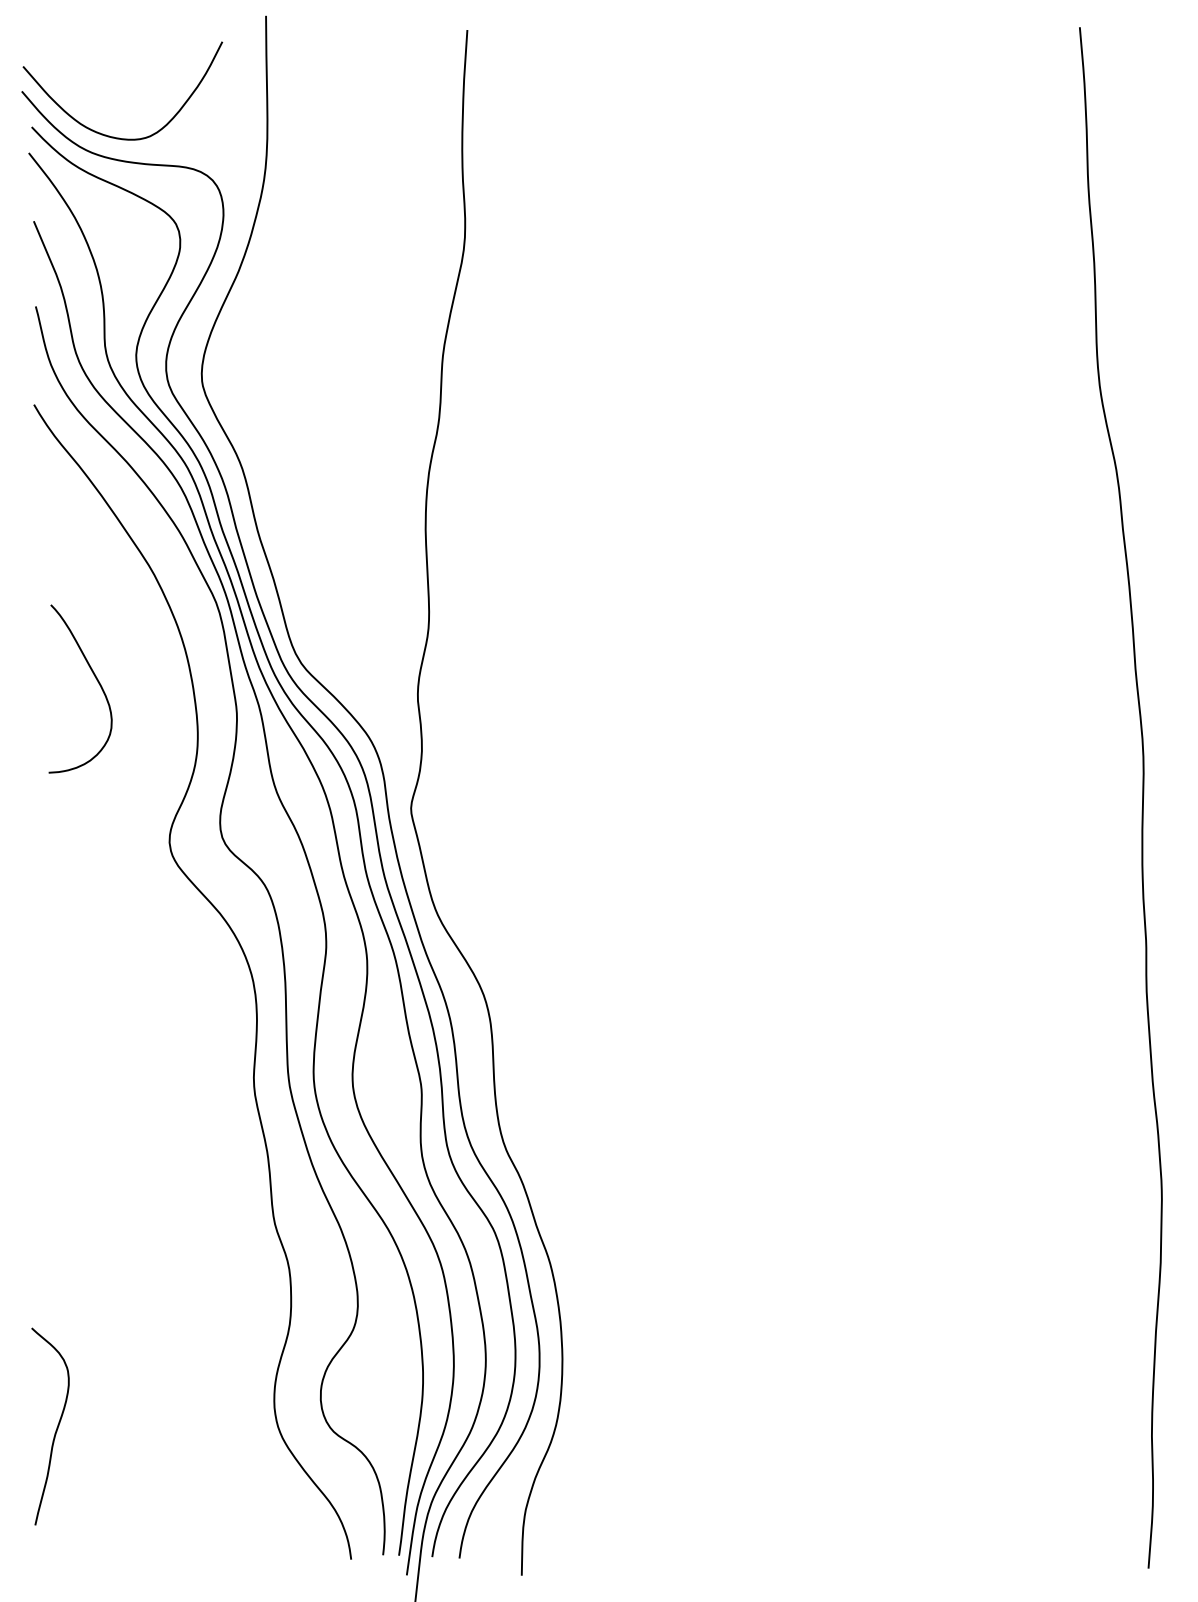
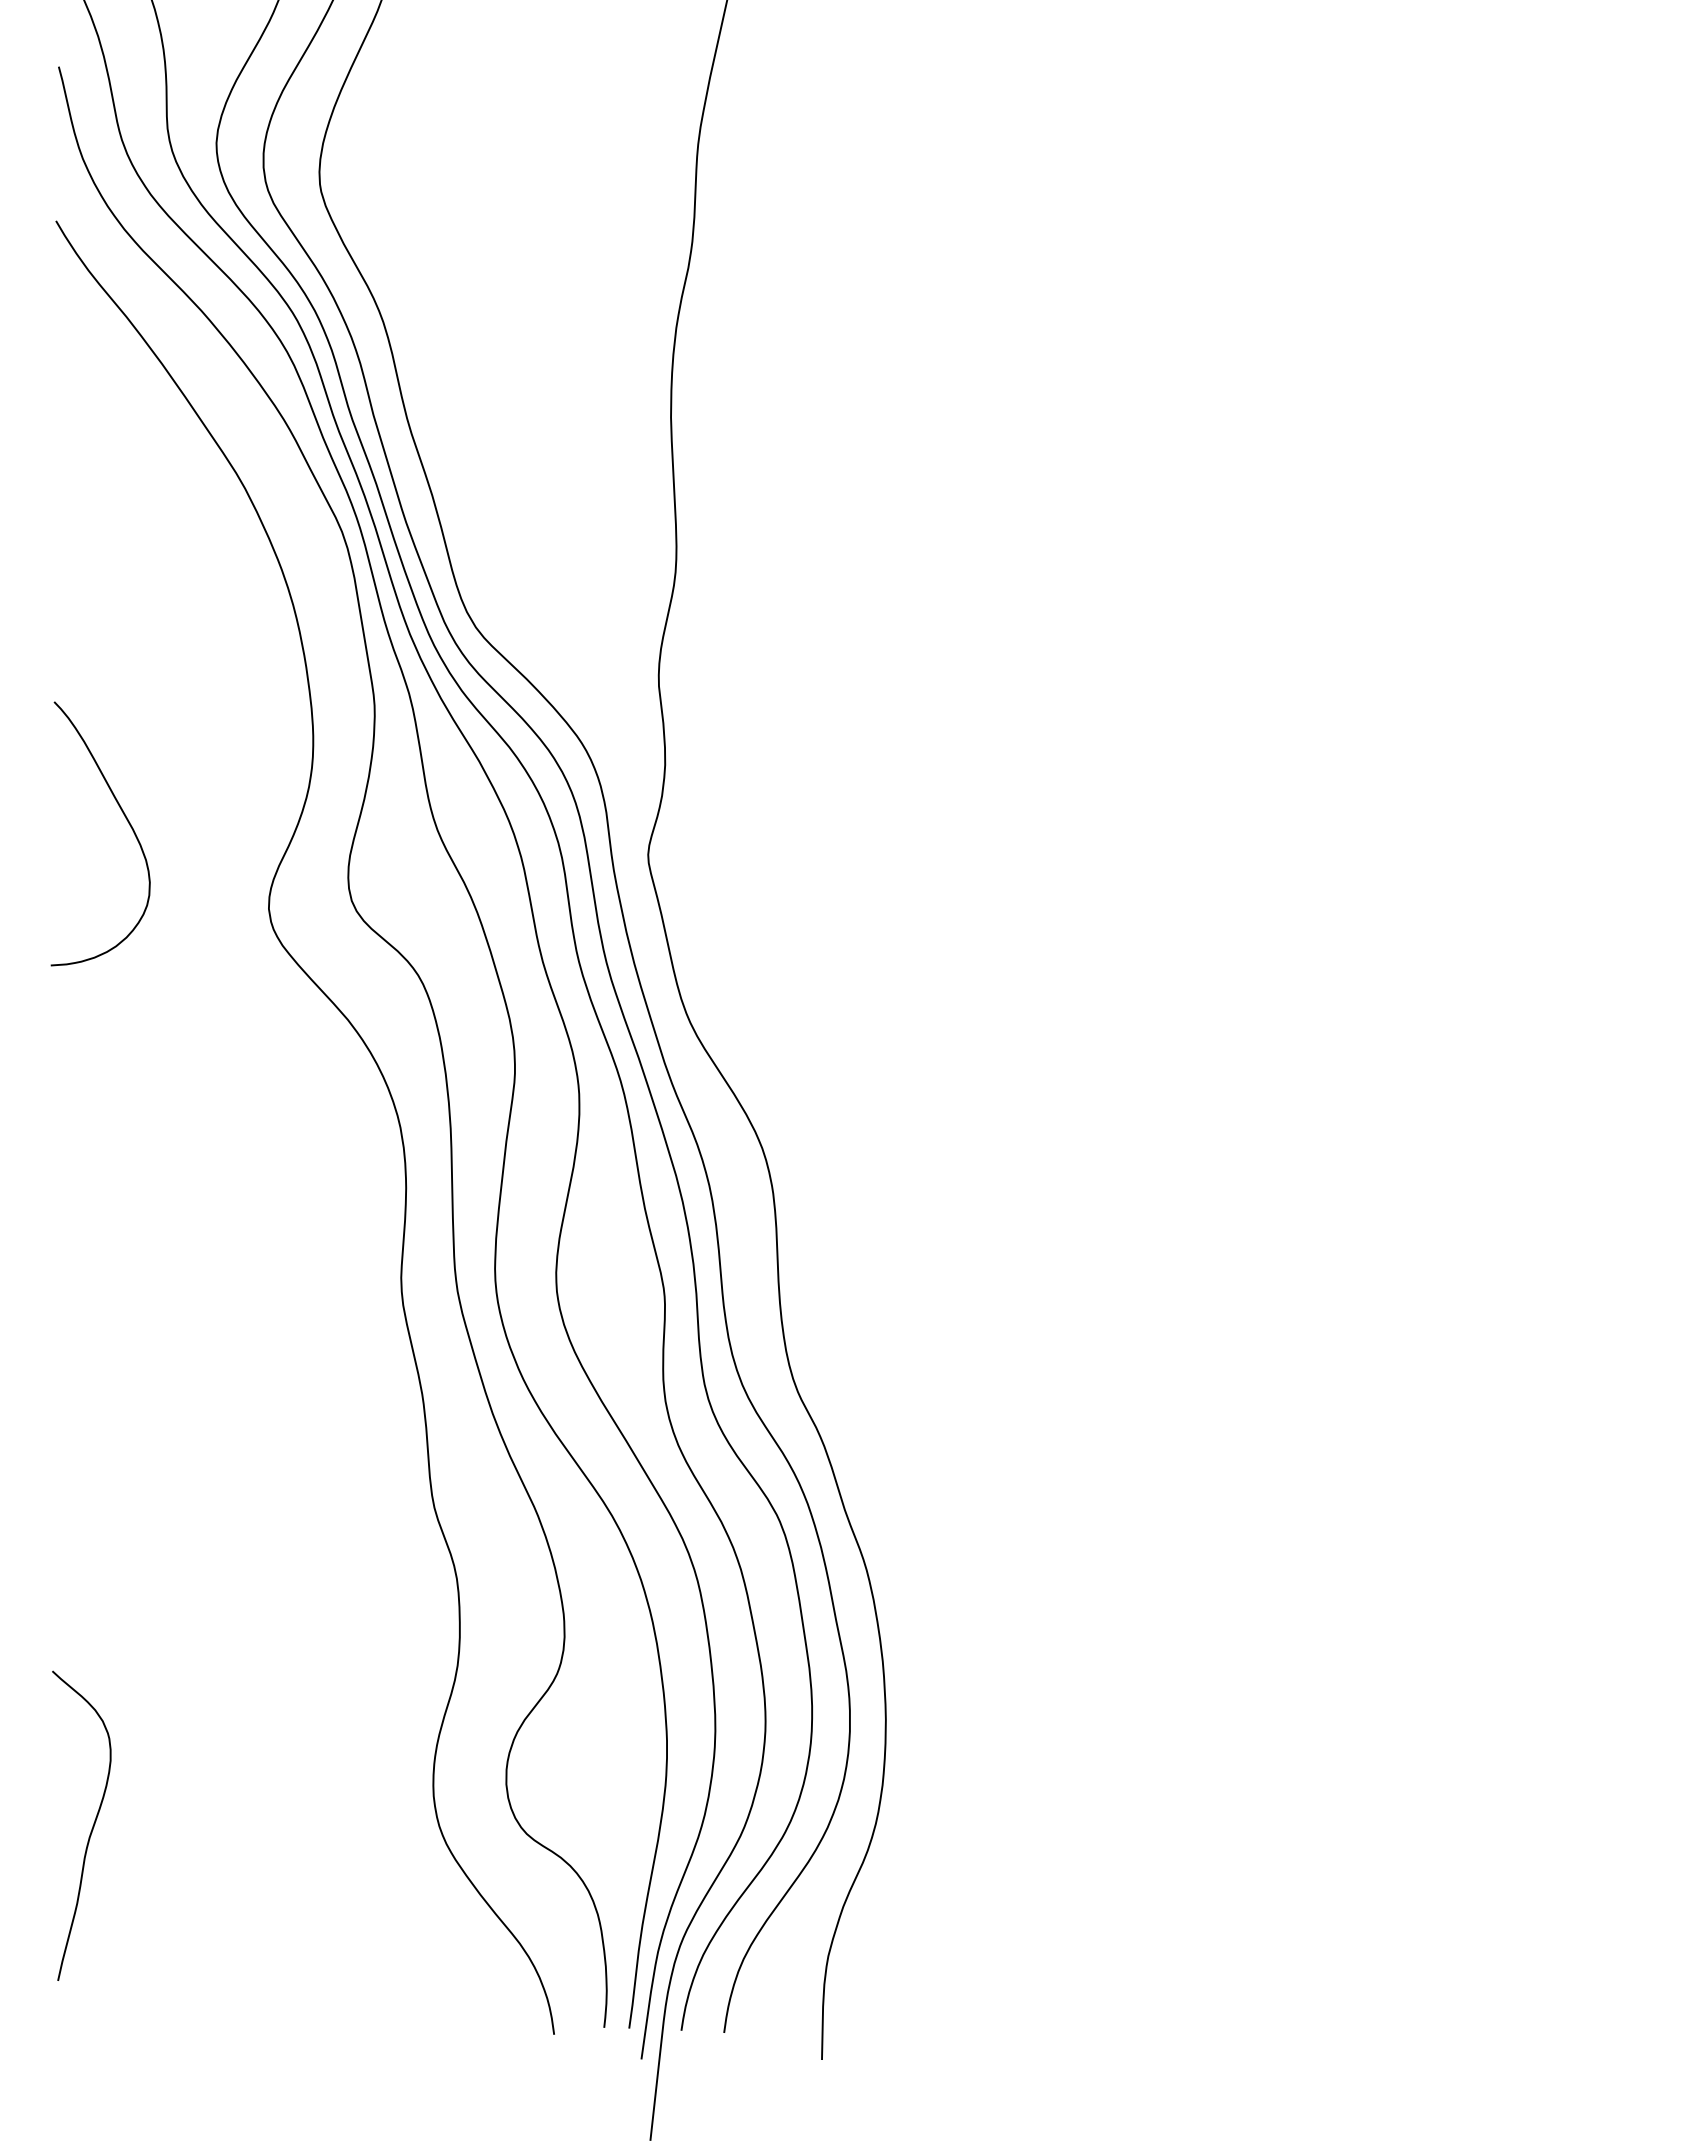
curve: (96, 680) -> (125, 820), moved

